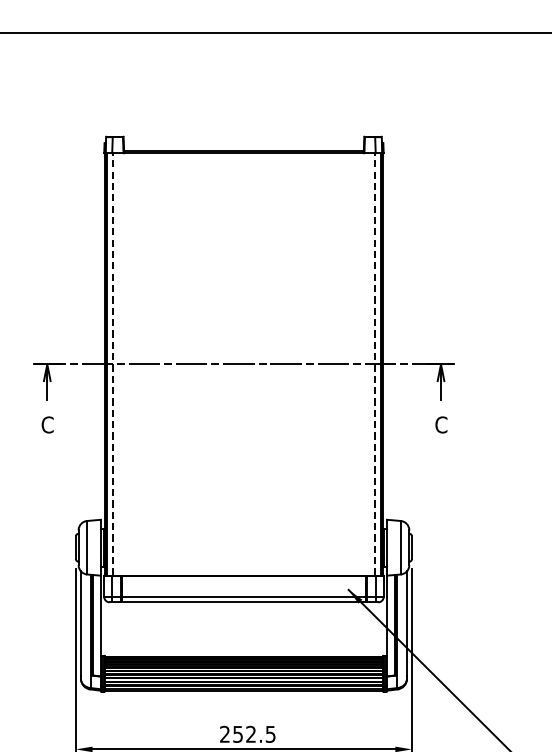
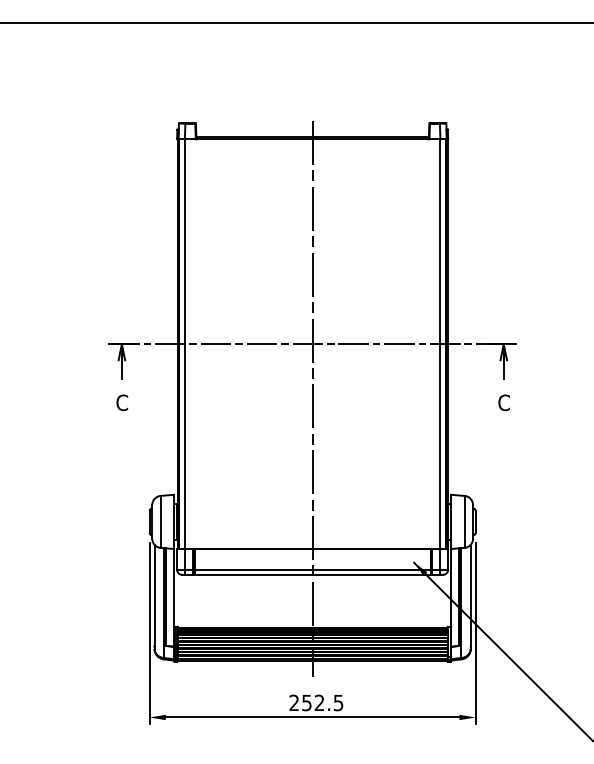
line: (112, 364) -> (185, 344), dashed -> solid
line: (375, 364) -> (440, 344), dashed -> solid
line: (243, 420) -> (312, 398), added

